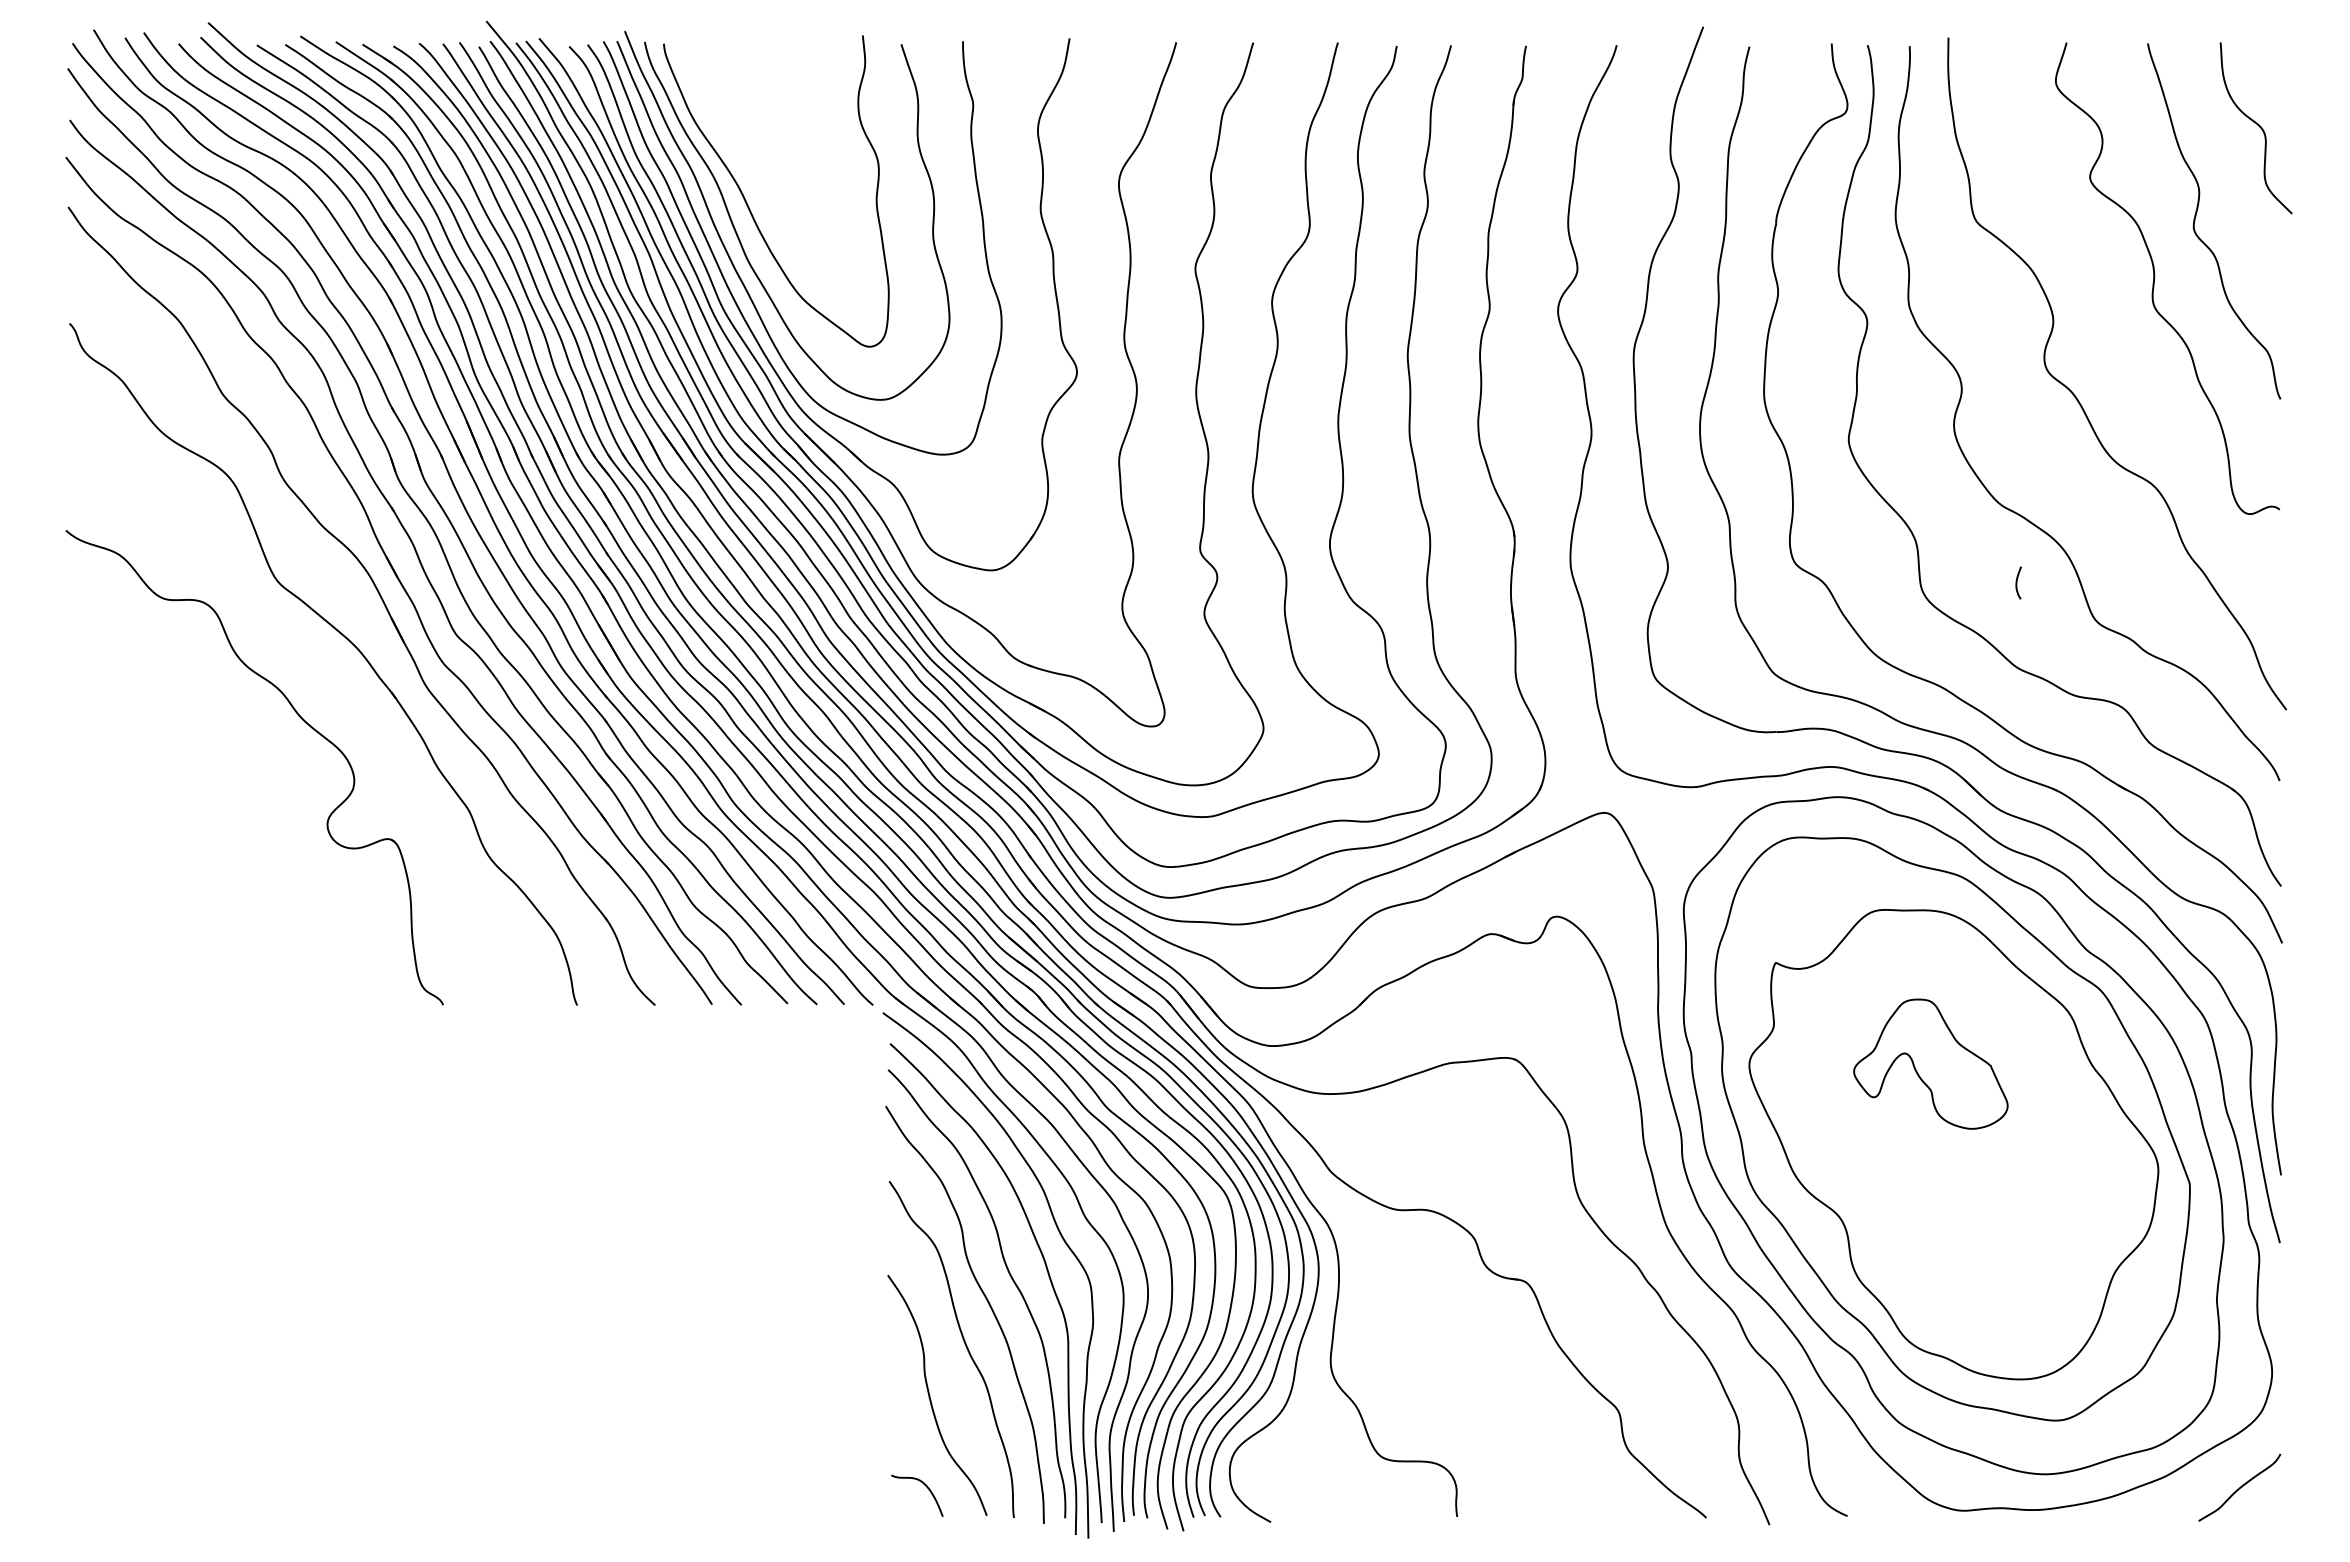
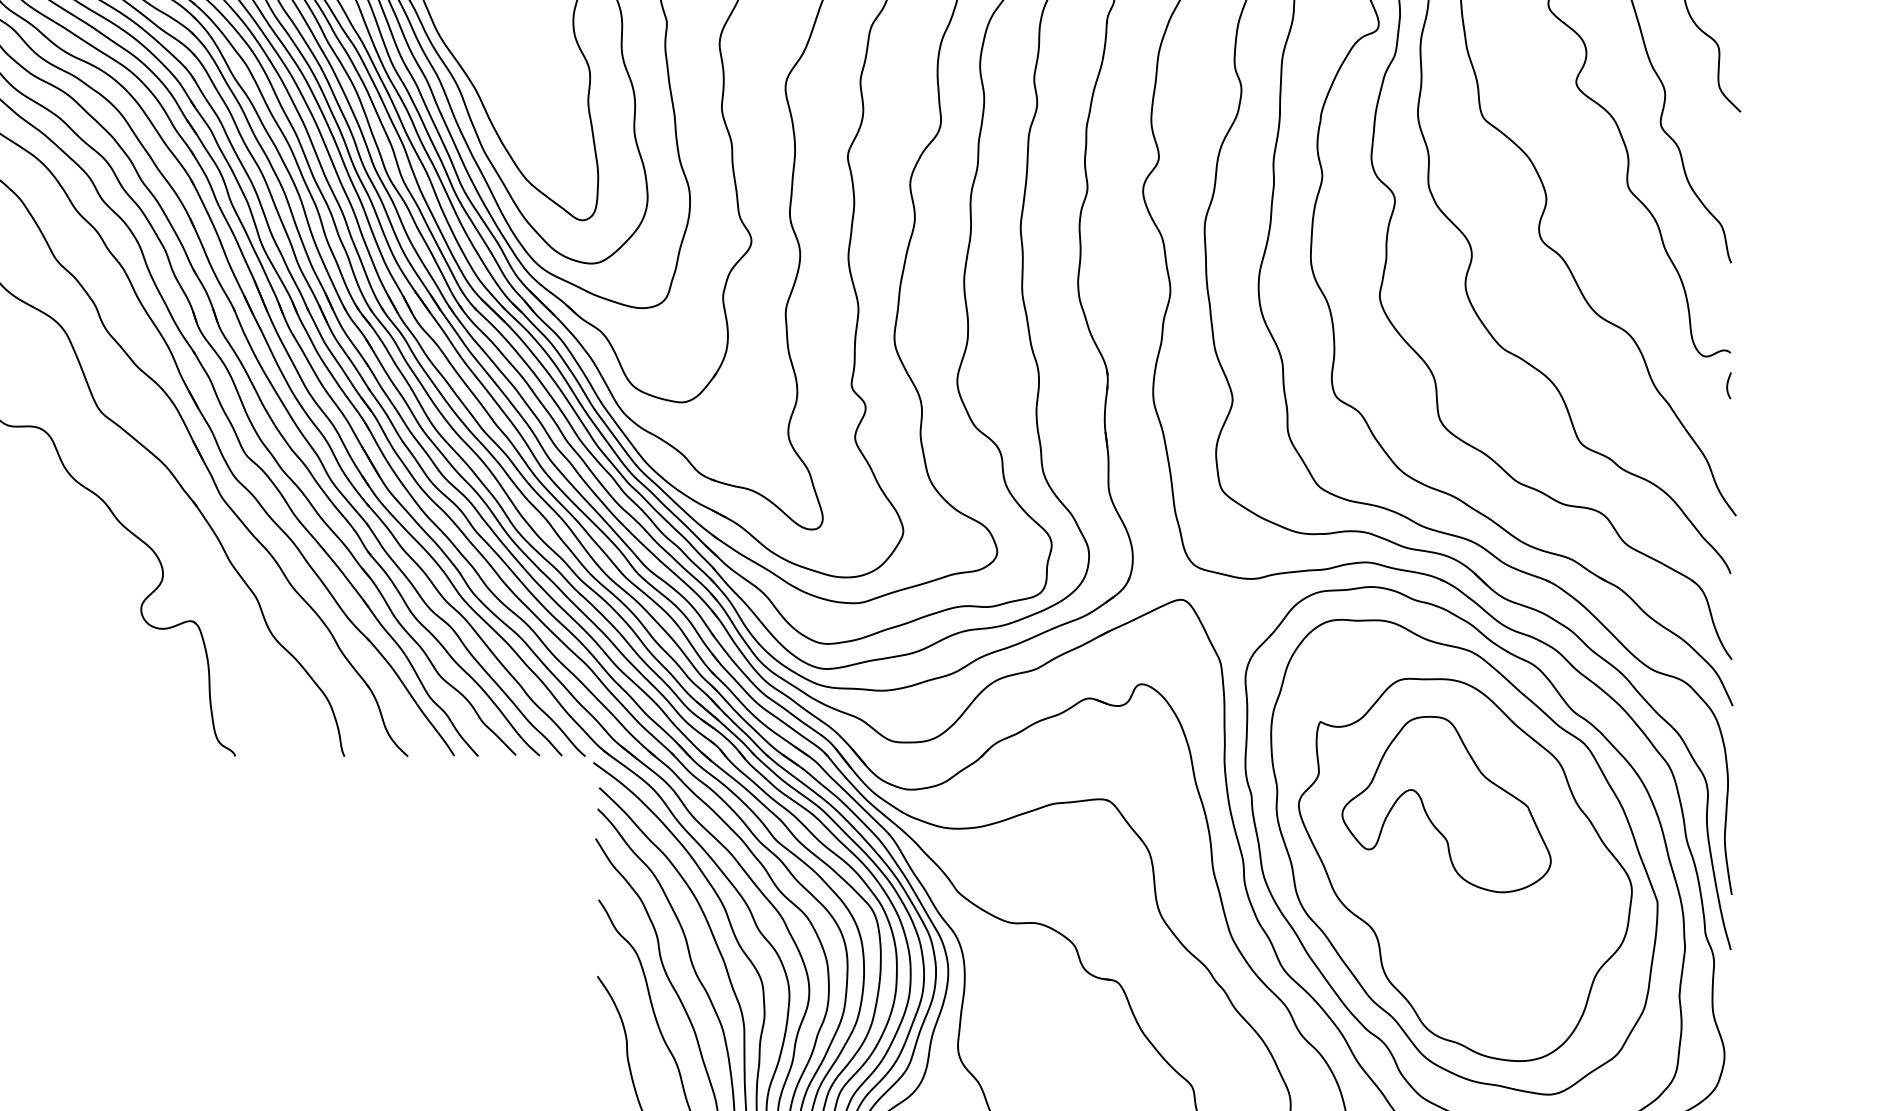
curve: (2017, 582) -> (1728, 385), moved
part: (1930, 1063) -> (1446, 803), size x1.67

